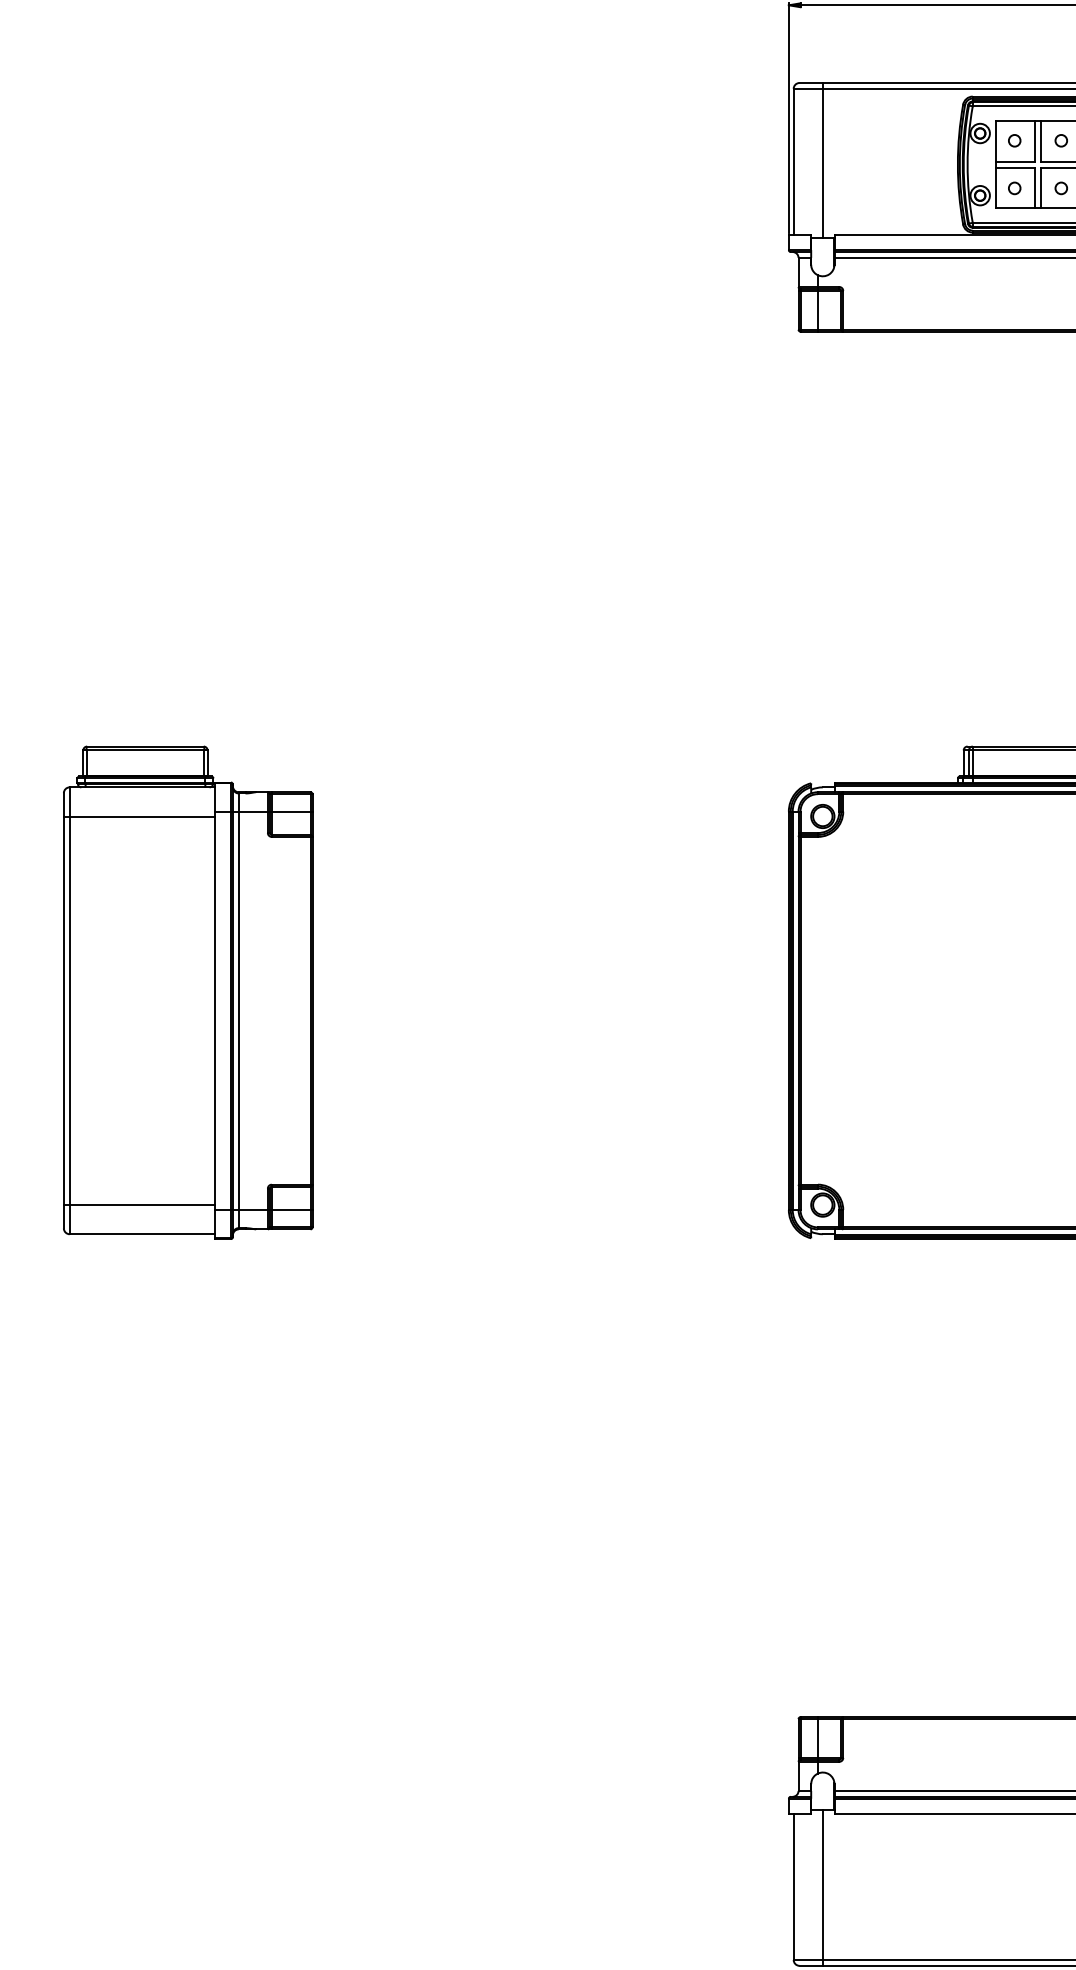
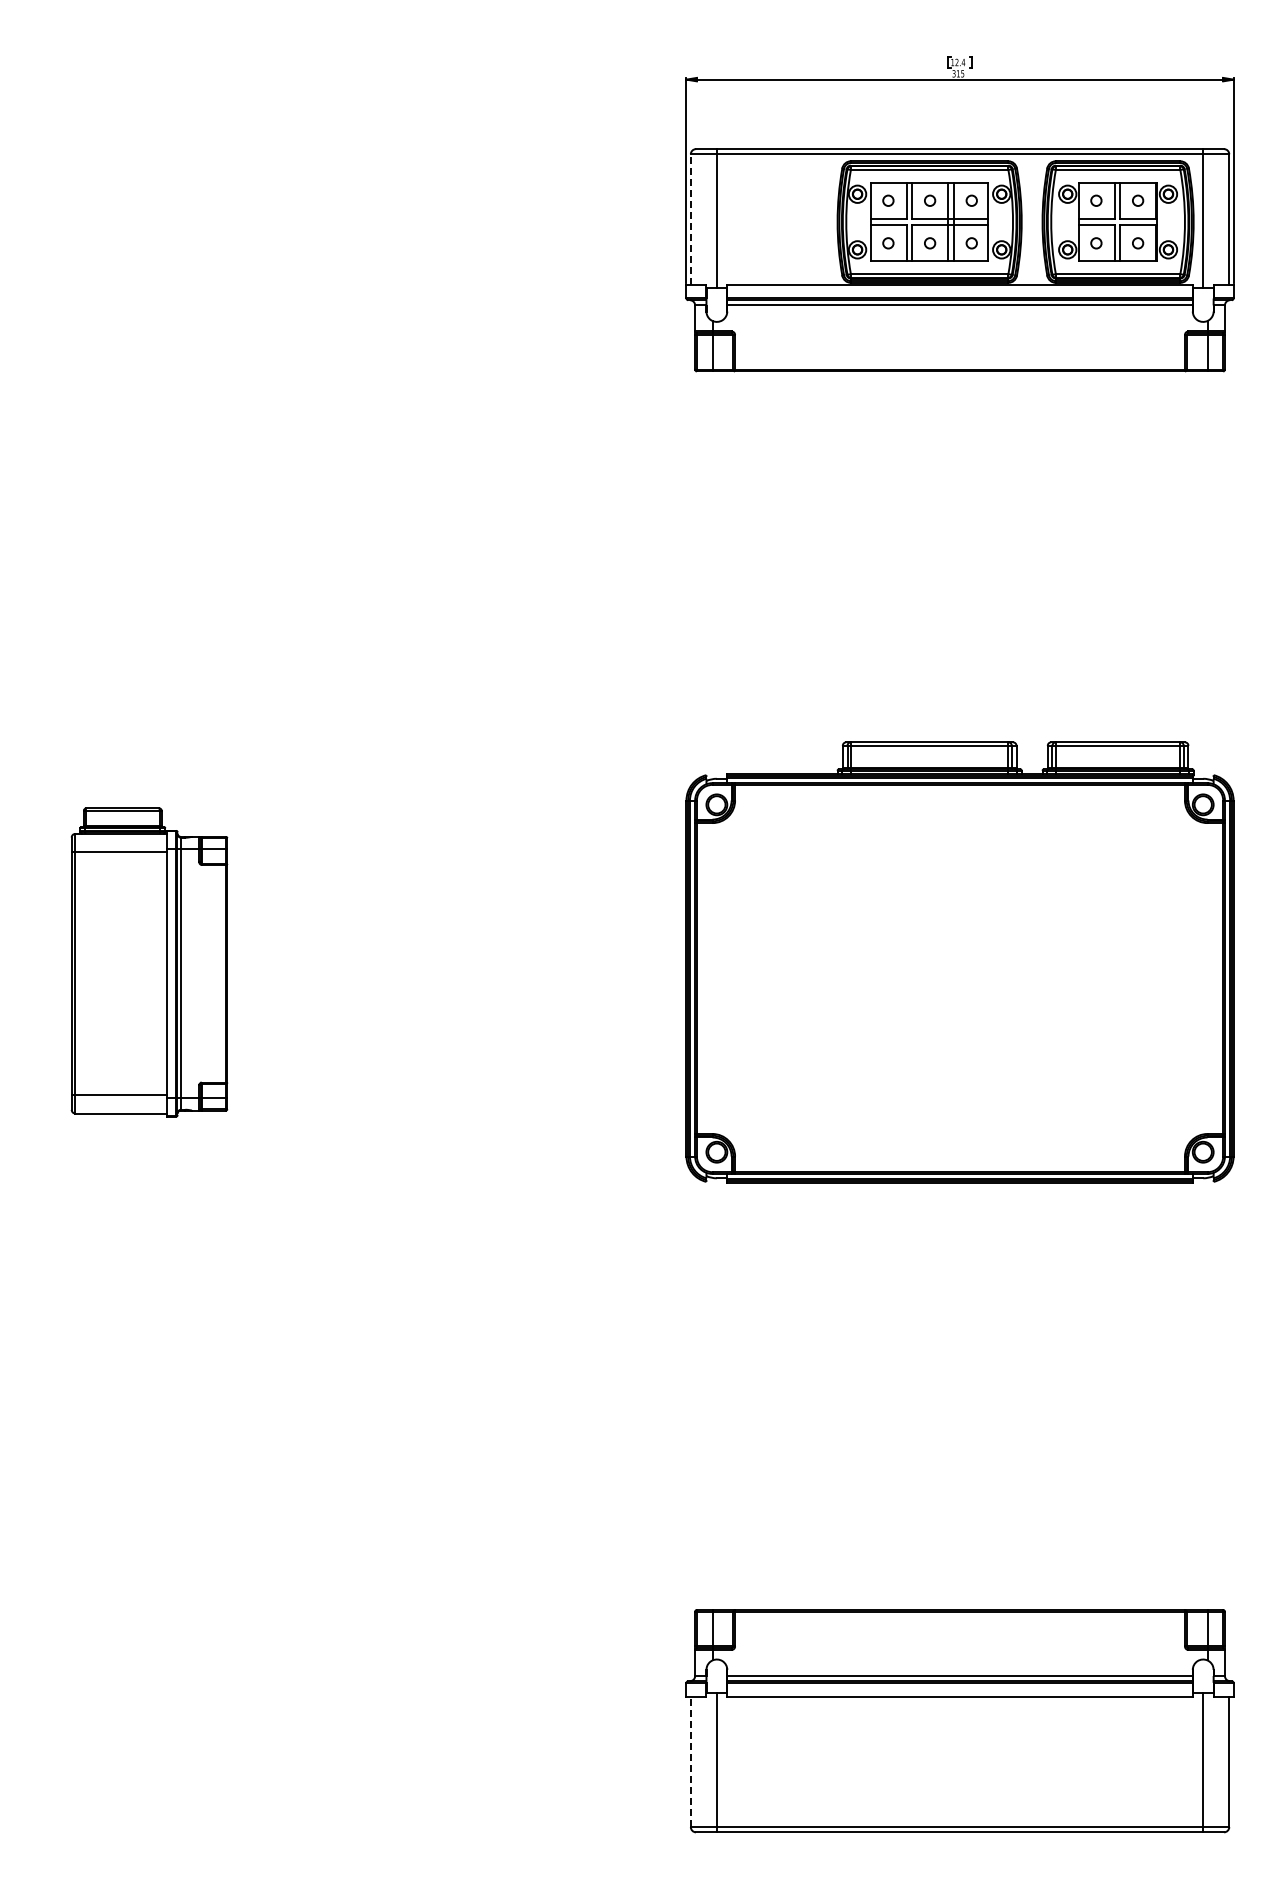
line: (793, 160) -> (690, 218), solid -> dashed
part: (188, 992) -> (149, 962), size x0.7
line: (793, 1886) -> (690, 1761), solid -> dashed

